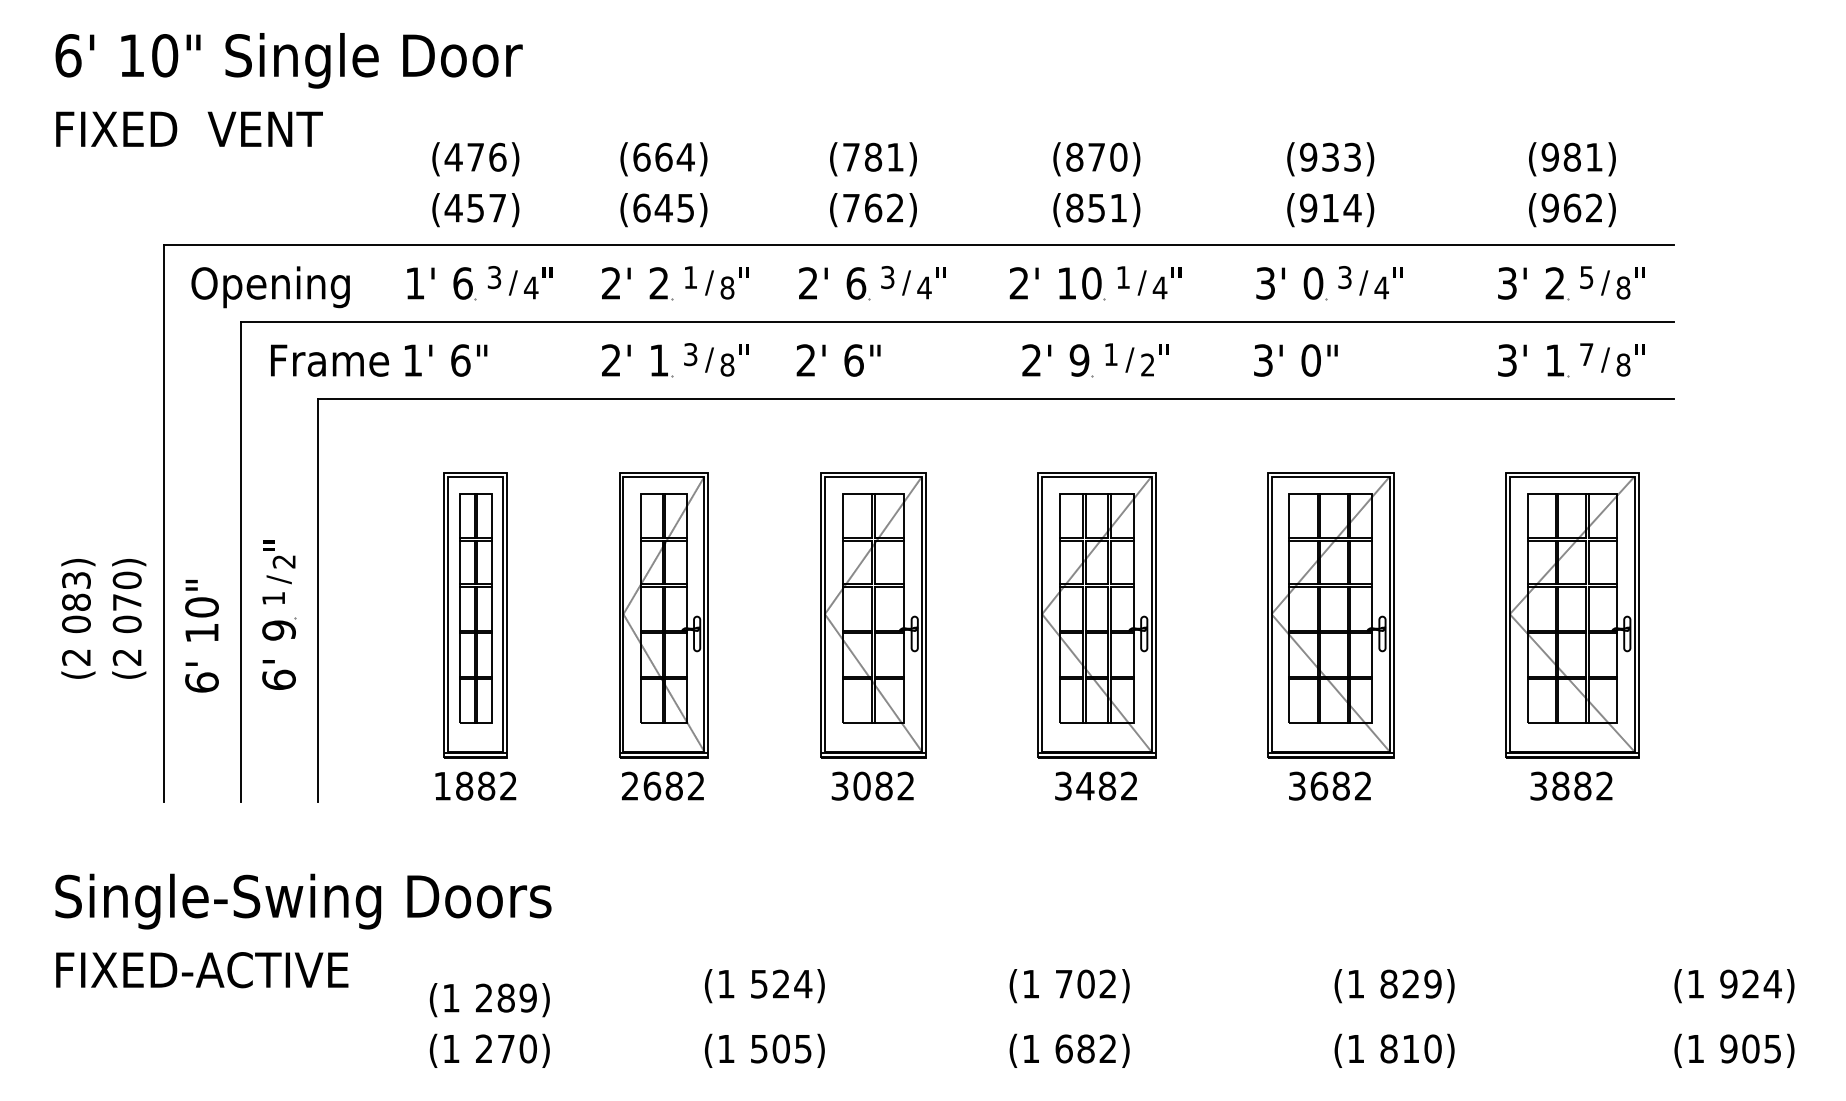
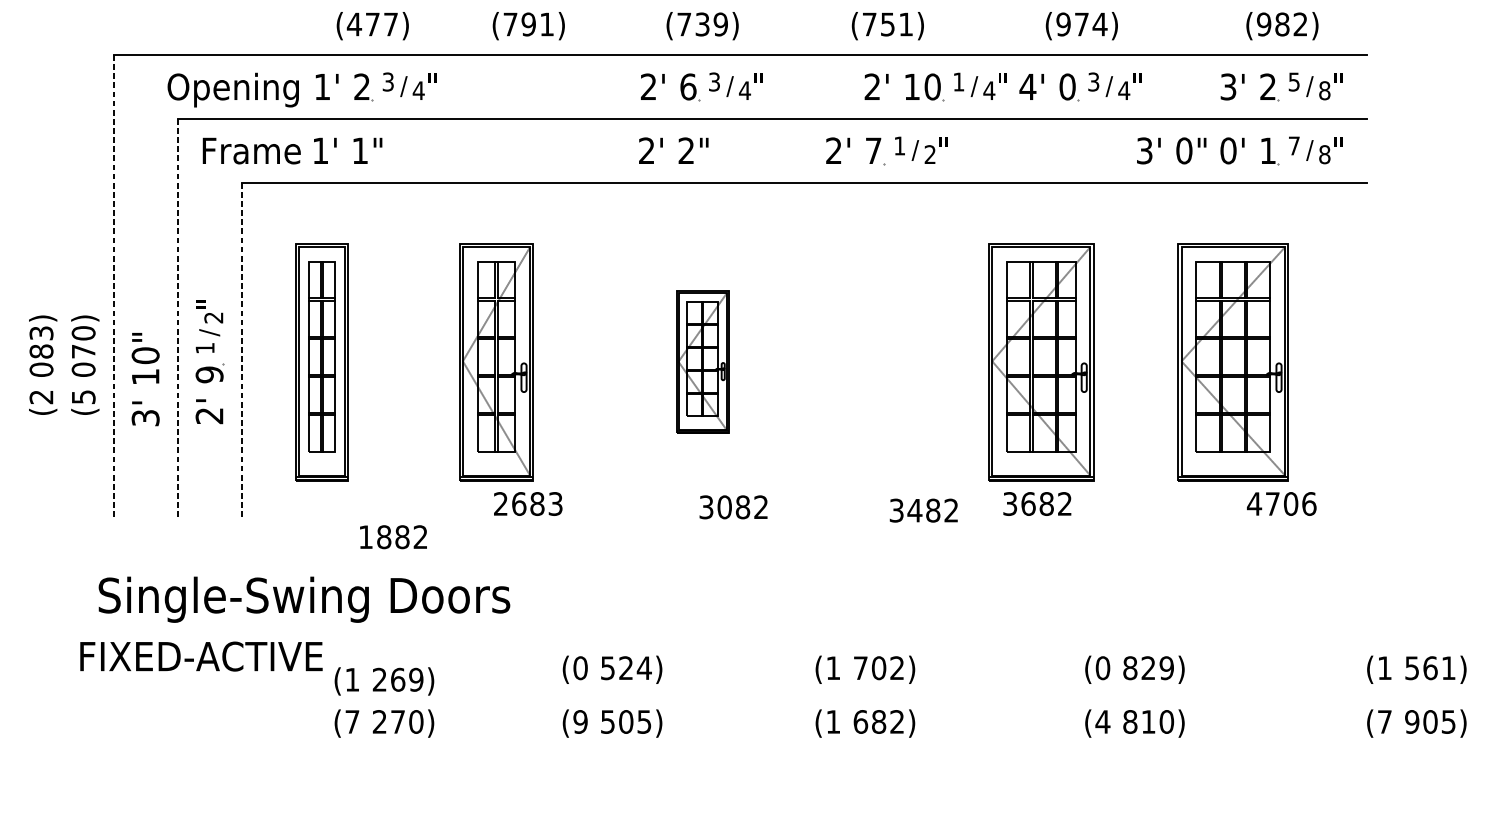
text: (663, 207) -> (528, 23), (645) -> (791)
text: (884, 207) -> (711, 23), (762) -> (739)
text: (1074, 207) -> (869, 23), (851) -> (751)
text: (1572, 207) -> (1282, 23), (962) -> (982)
text: (475, 208) -> (372, 24), (457) -> (477)
text: (1330, 208) -> (1081, 24), (914) -> (974)
part: (666, 281) -> (530, 85), removed
text: (462, 283) -> (361, 87), 6 -> 2
part: (1095, 283) -> (935, 87), moved
text: (1265, 283) -> (1027, 87), 3' -> 4'
text: (270, 287) -> (233, 90), moved
text: (460, 360) -> (360, 150), 6" -> 1"
text: (853, 360) -> (686, 150), 6" -> 2"
text: (1079, 360) -> (873, 150), 9 -> 7
text: (1295, 360) -> (1171, 150), moved
text: (1507, 360) -> (1228, 150), 3' -> 0'
part: (684, 362) -> (545, 152), removed
line: (164, 523) -> (114, 286), solid -> dashed
line: (241, 561) -> (178, 317), solid -> dashed
line: (318, 600) -> (242, 349), solid -> dashed
part: (475, 615) -> (321, 362), moved
part: (663, 615) -> (496, 362), moved
part: (873, 615) -> (702, 362), size x0.6
part: (1096, 615) -> (887, 362), removed
part: (1330, 615) -> (1041, 362), moved
part: (1572, 615) -> (1233, 362), moved
text: (126, 657) -> (83, 397), (2 -> (5
text: (278, 679) -> (209, 415), 6' -> 2'
text: (201, 682) -> (145, 417), 6' -> 3'
text: (475, 785) -> (393, 536), moved
text: (872, 785) -> (733, 506), moved
text: (1095, 785) -> (923, 510), moved
text: (1329, 785) -> (1036, 503), moved
text: (1571, 785) -> (1281, 503), 3882 -> 4706
text: (696, 786) -> (555, 504), 2682 -> 2683
text: (303, 901) -> (304, 599), moved
text: (202, 970) -> (201, 656), moved
text: (726, 983) -> (580, 667), (1 -> (0
text: (1355, 983) -> (1102, 667), (1 -> (0
text: (1750, 983) -> (1430, 667), 924) -> 561)
text: (506, 997) -> (398, 679), 289) -> 269)
text: (451, 1048) -> (352, 721), (1 -> (7
text: (725, 1048) -> (579, 721), (1 -> (9
text: (1355, 1048) -> (1102, 721), (1 -> (4
text: (1695, 1048) -> (1384, 721), (1 -> (7

